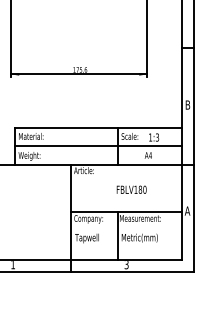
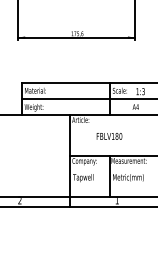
text: (131, 189) -> (109, 136), moved
text: (12, 265) -> (19, 201), 1 -> 2
text: (126, 265) -> (117, 201), 3 -> 1

